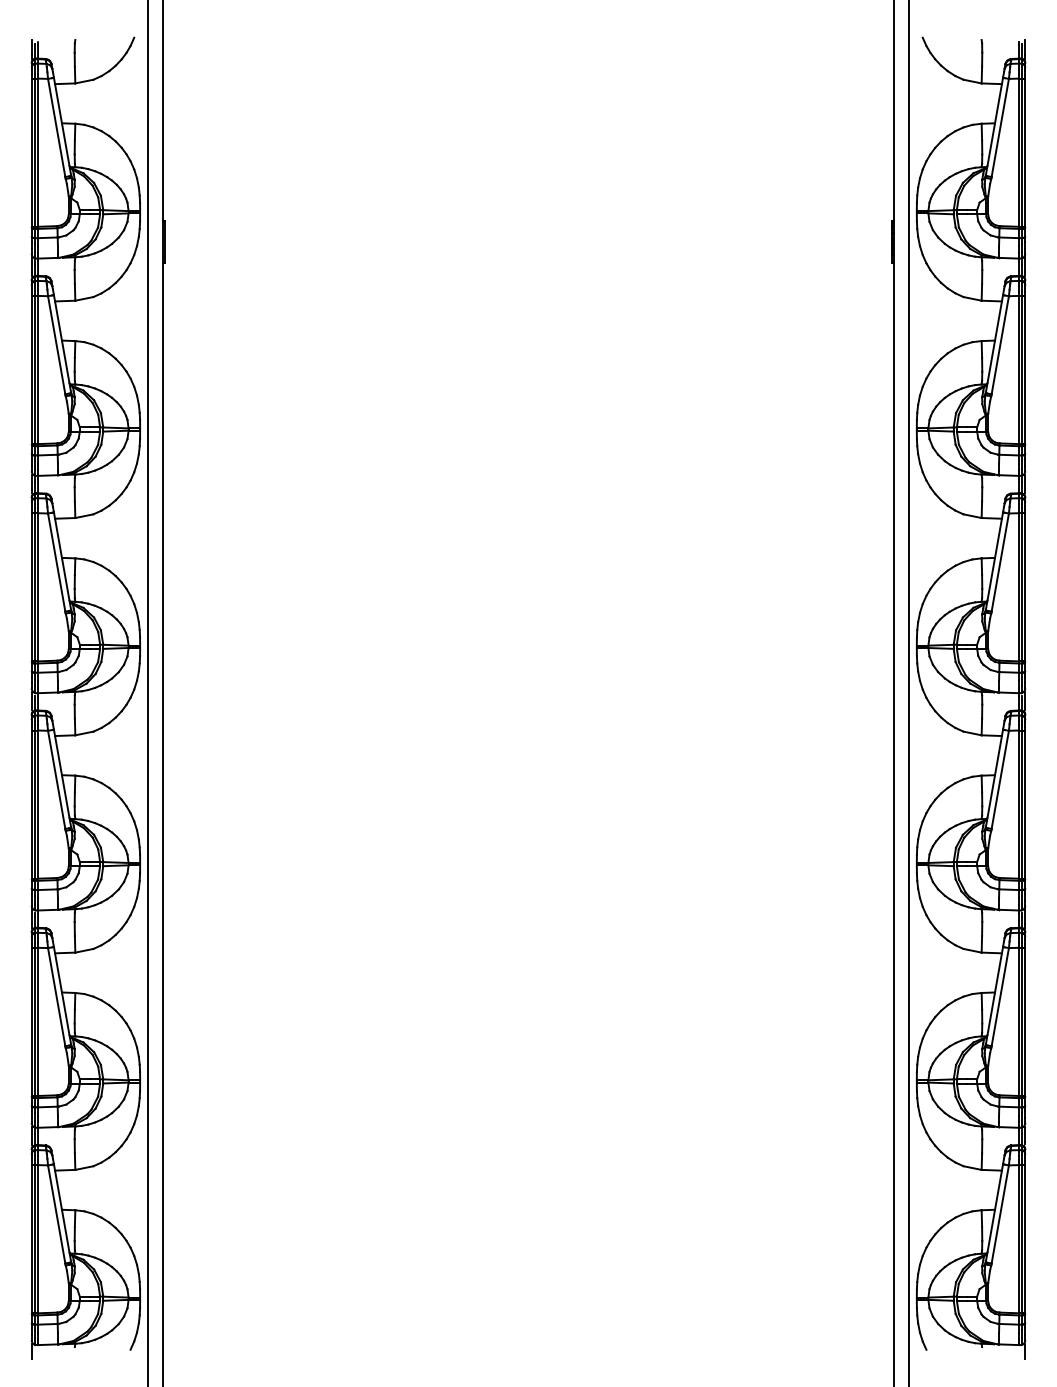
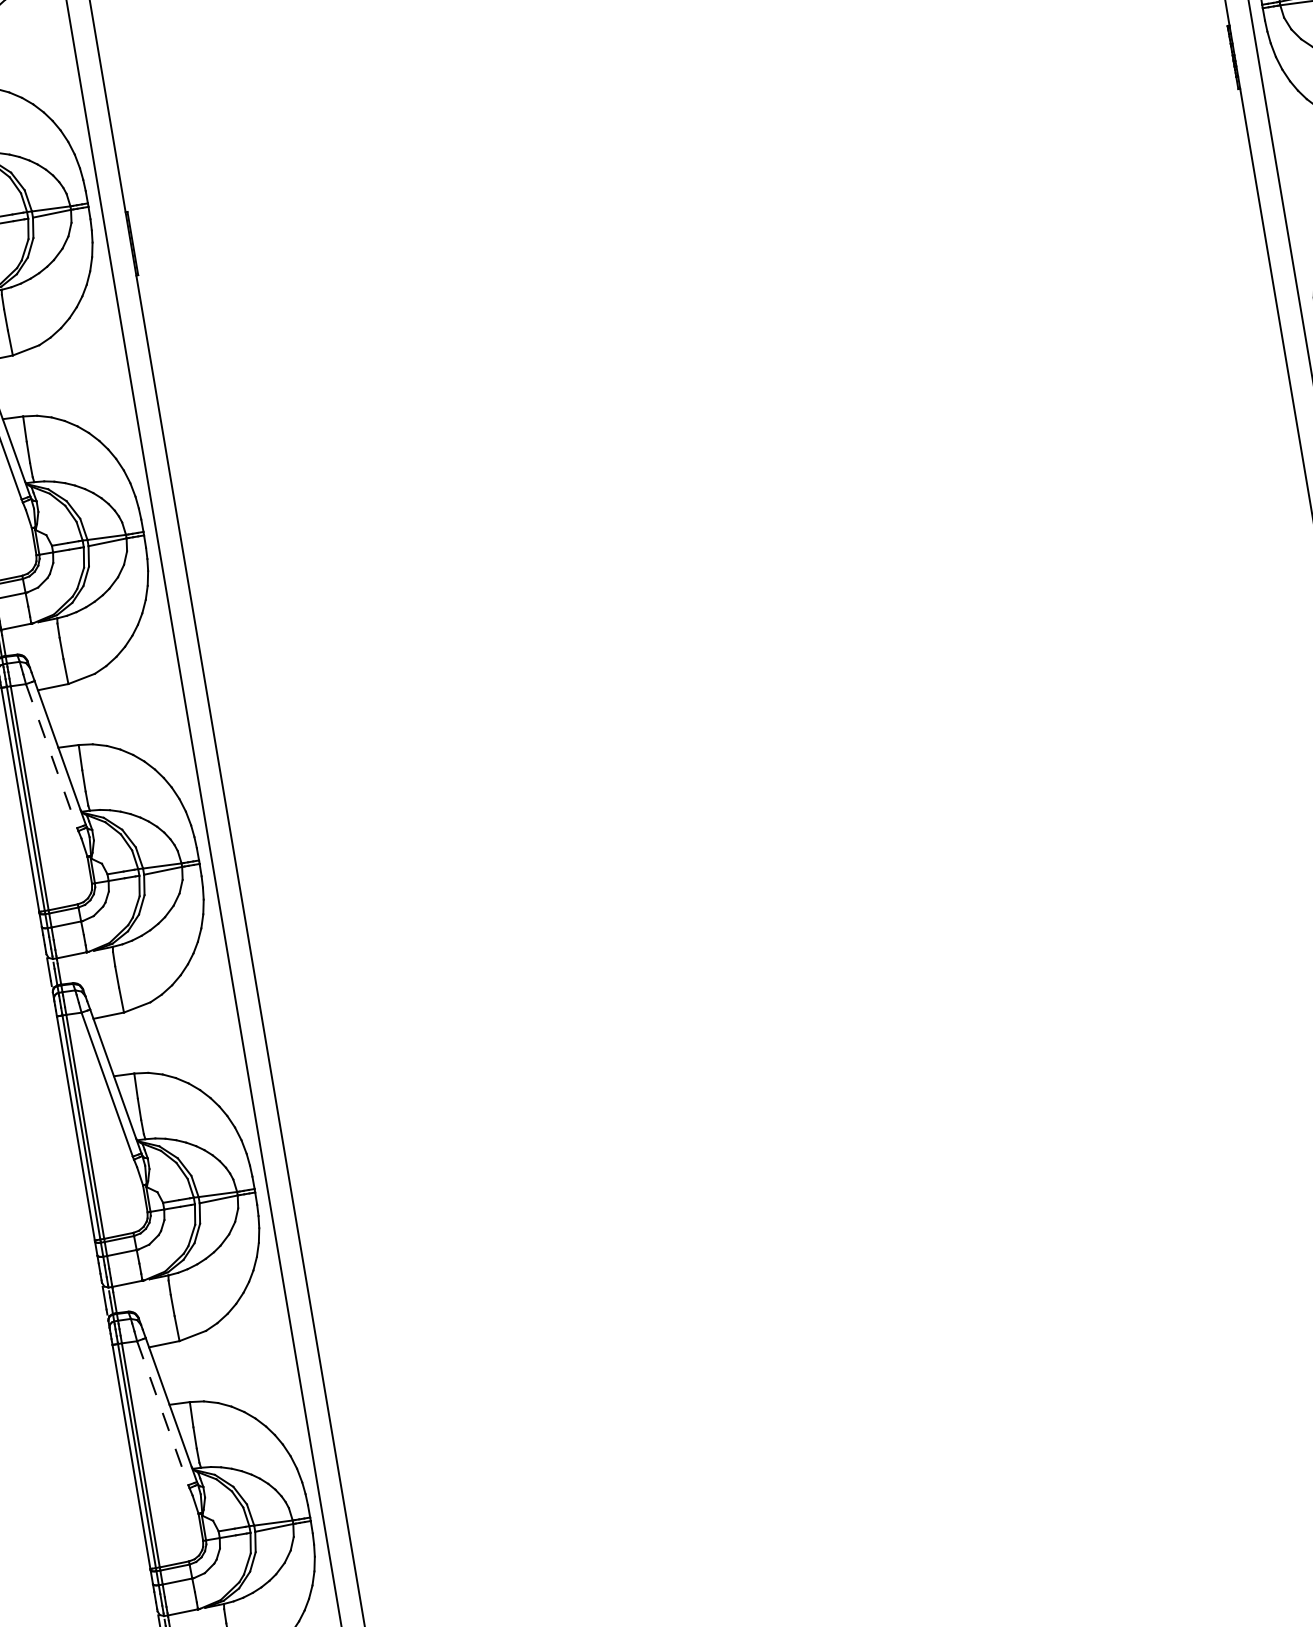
line: (56, 562) -> (51, 756), solid -> dashed
line: (56, 997) -> (162, 1413), solid -> dashed

